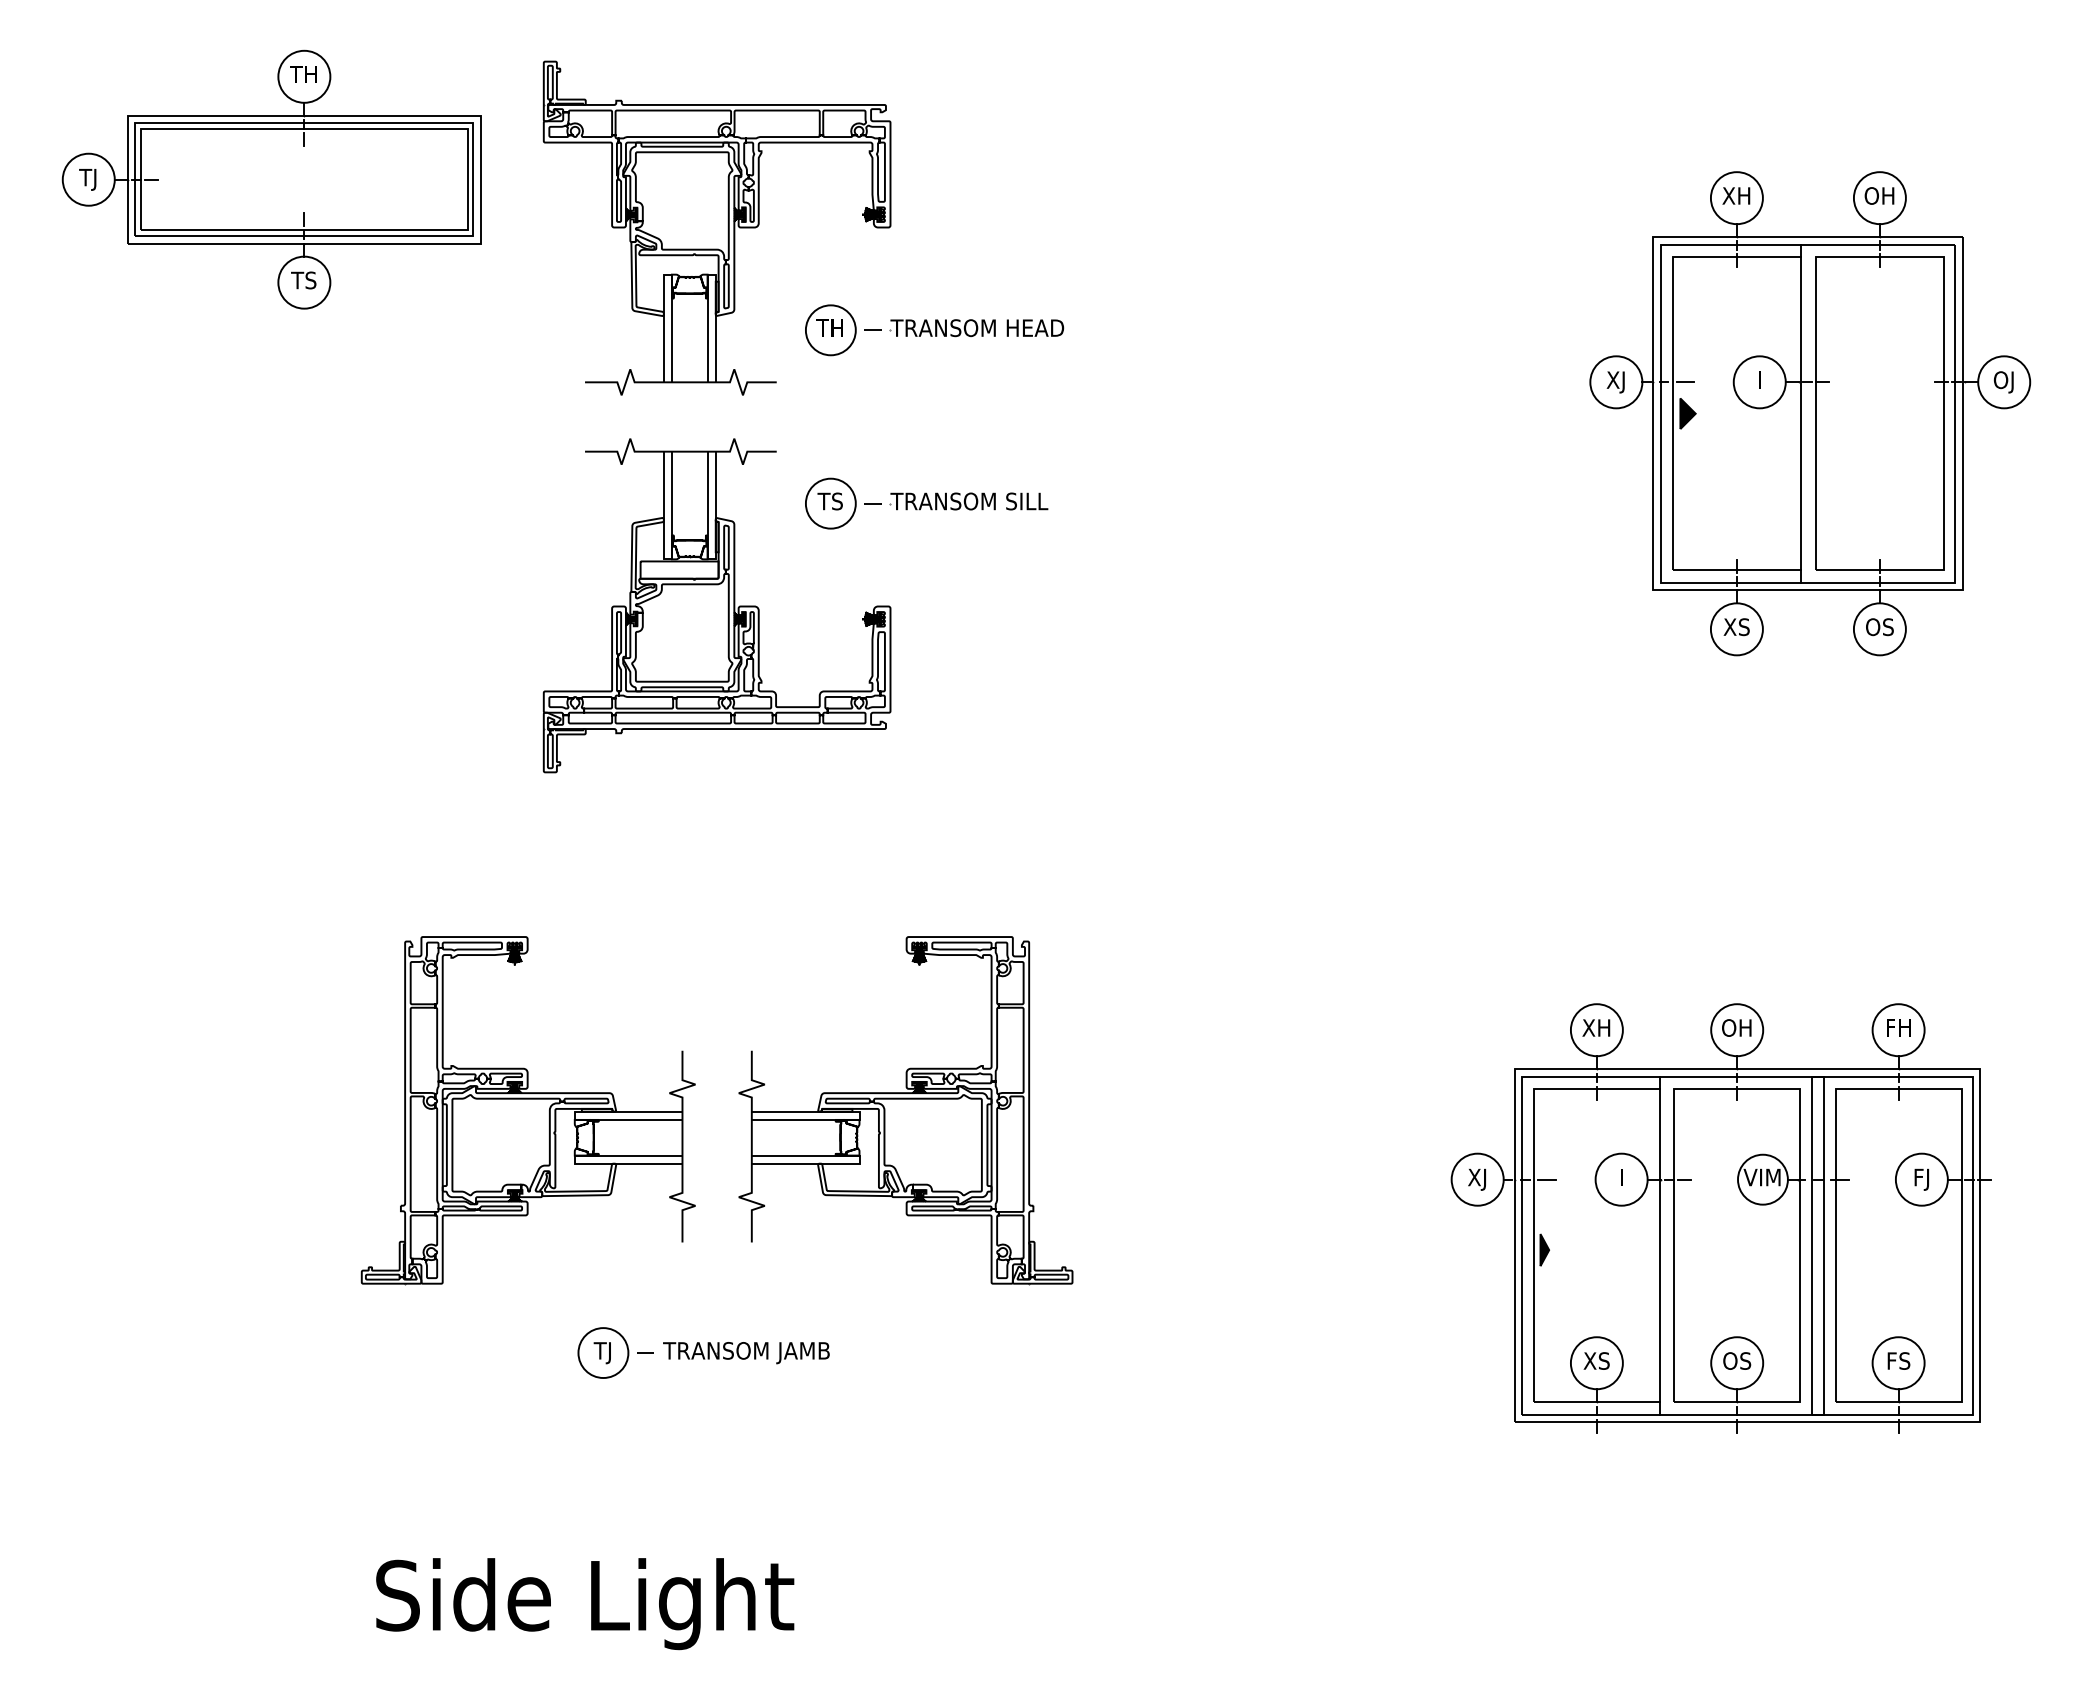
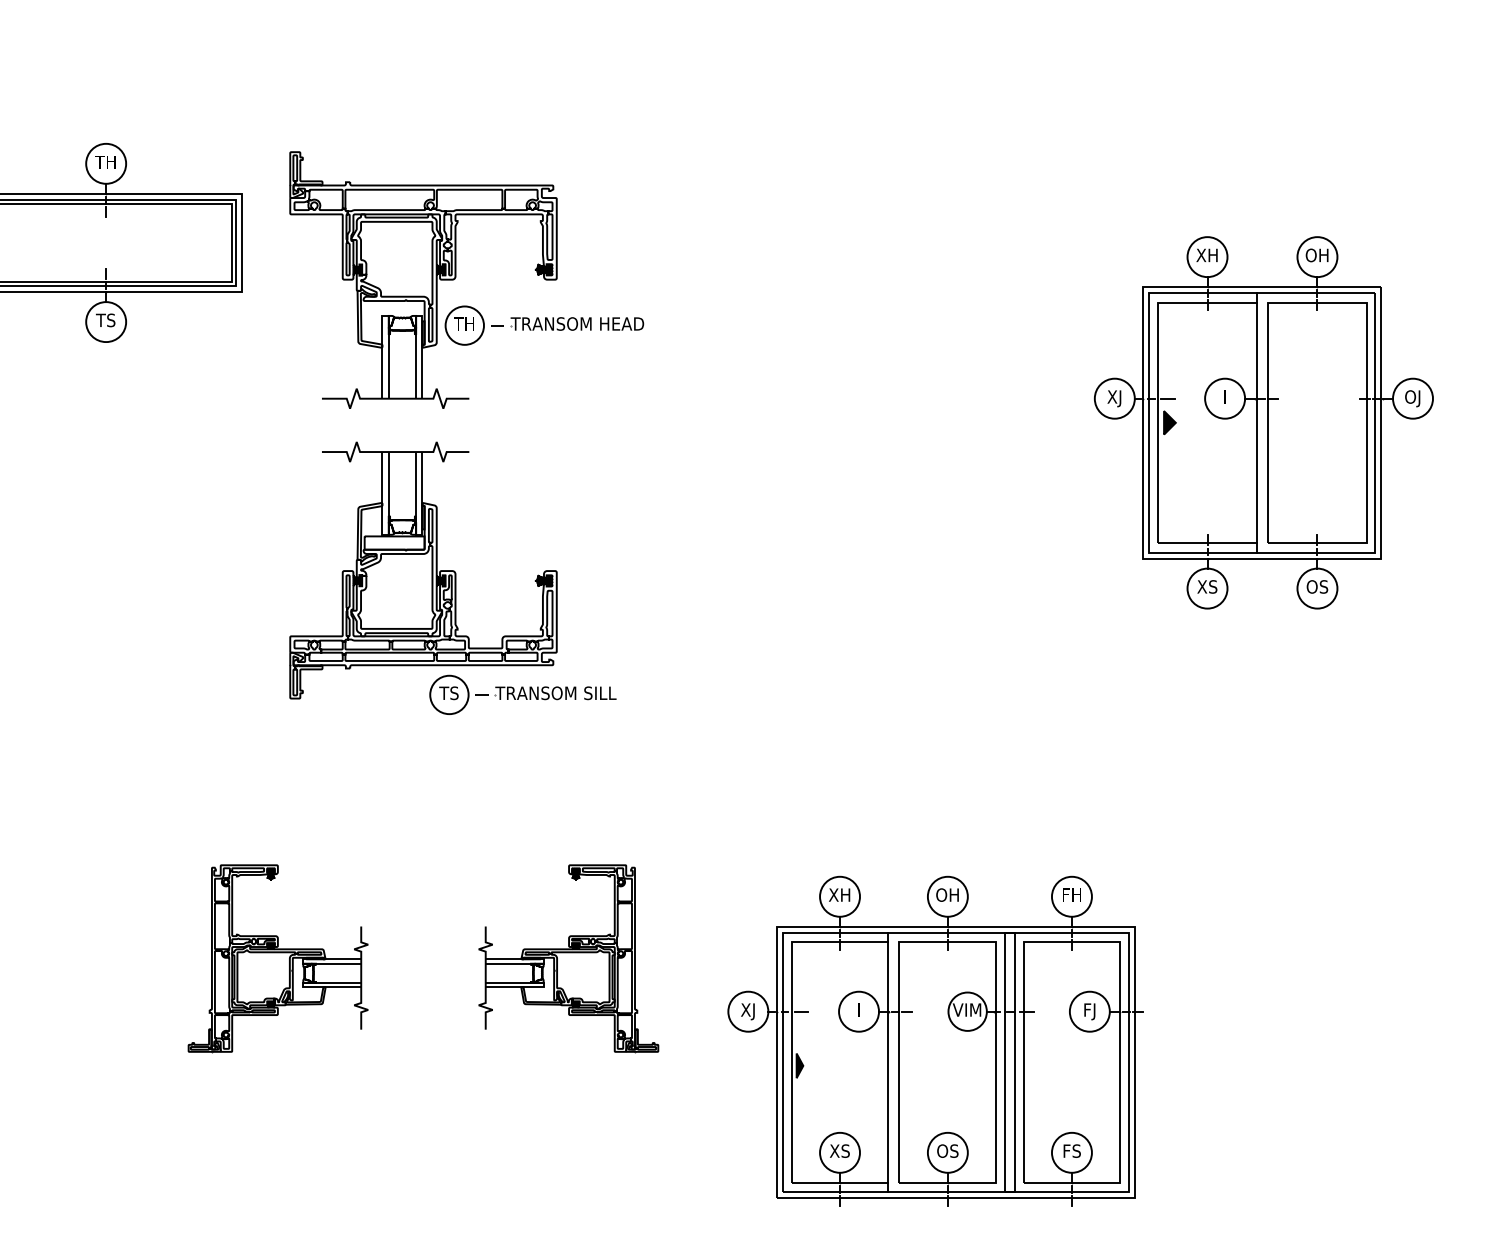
part: (934, 330) -> (544, 325), moved
part: (926, 503) -> (522, 694), moved
part: (527, 1110) -> (277, 958), size x0.7
part: (905, 1110) -> (568, 958), size x0.7
part: (1720, 1218) -> (935, 1041), moved
part: (703, 1352) -> (413, 1144), removed

